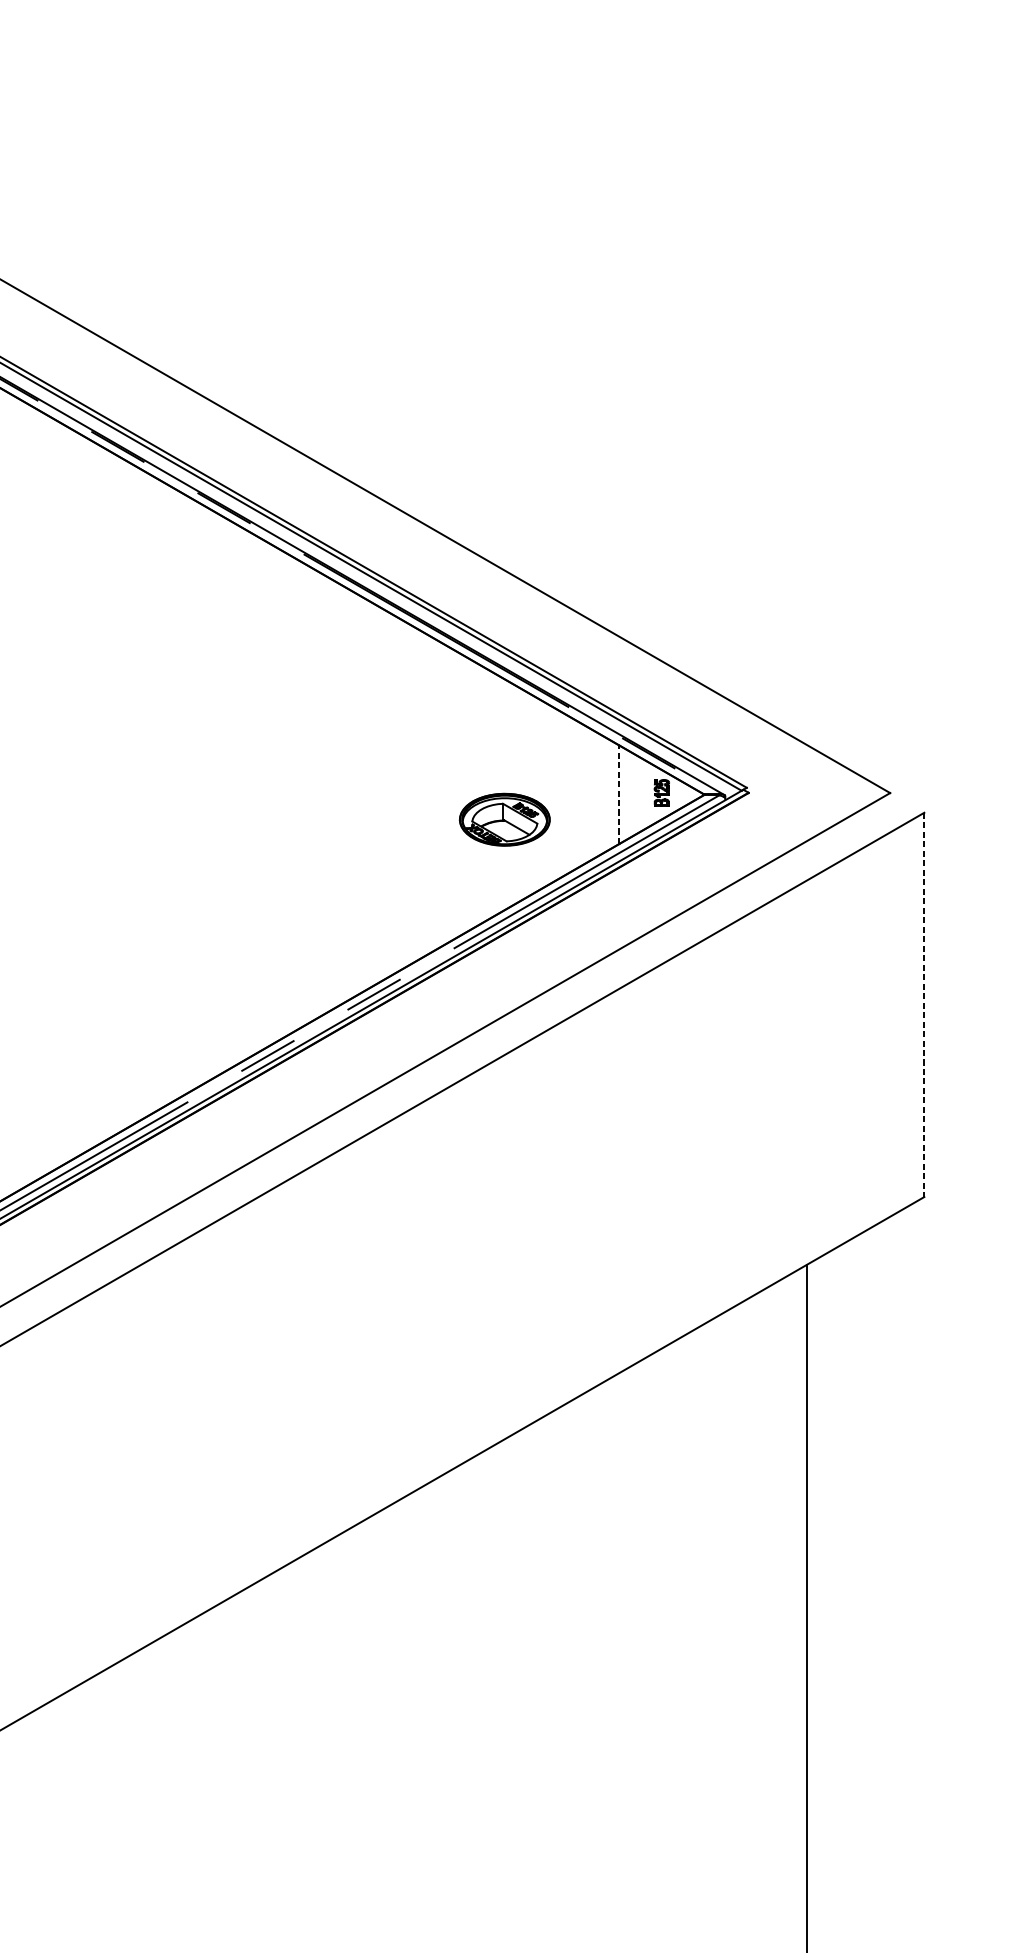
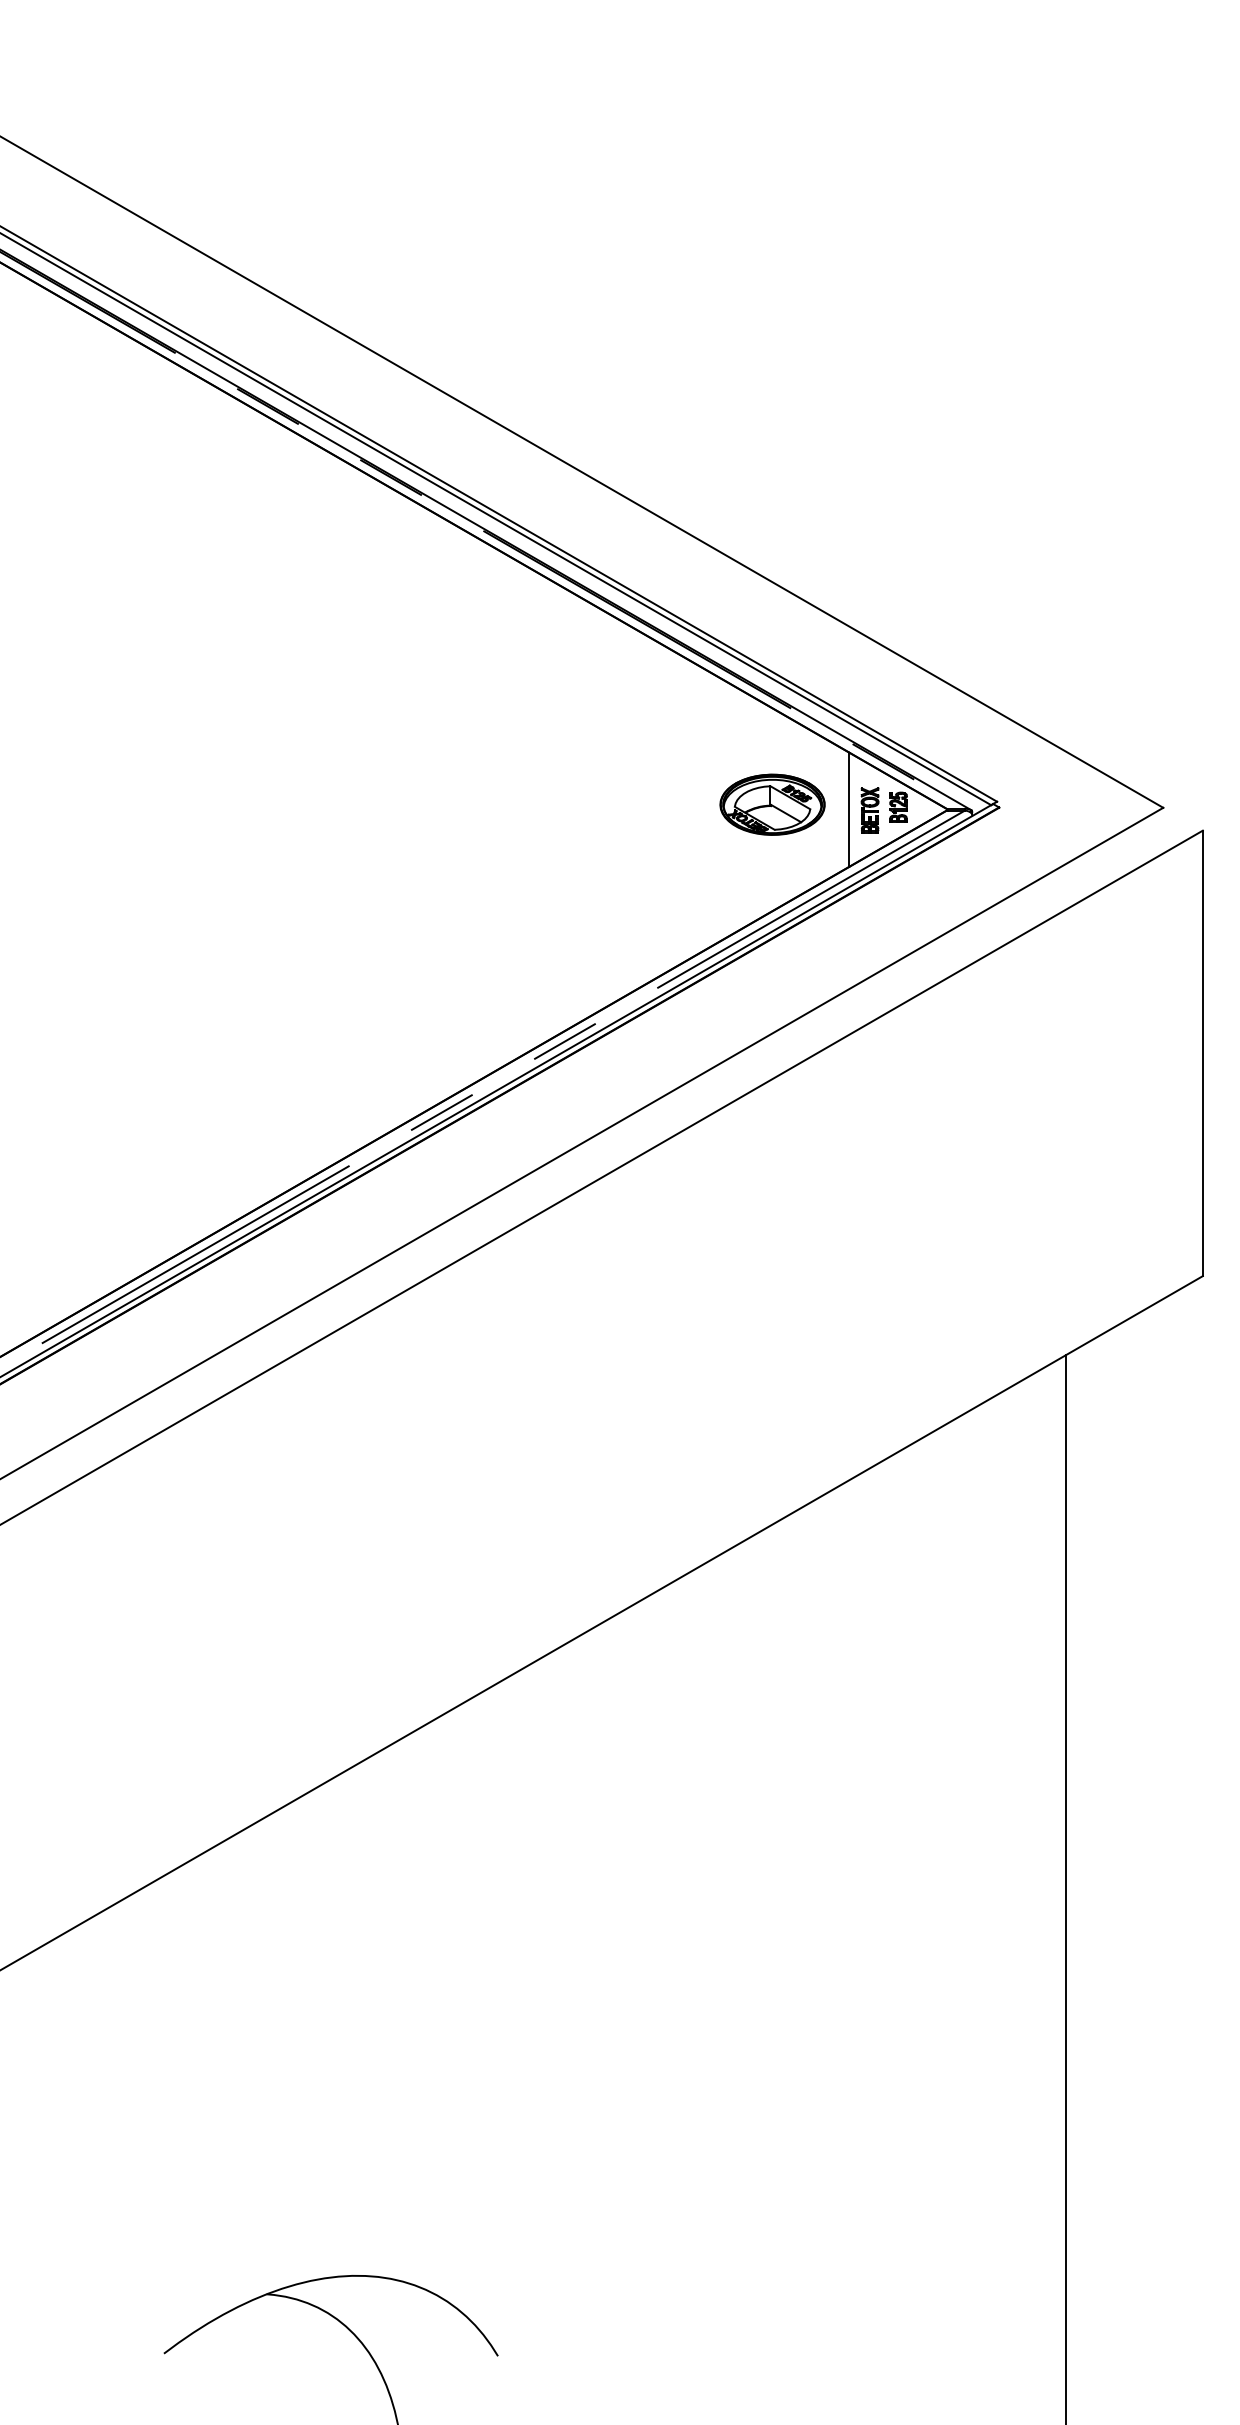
line: (619, 794) -> (849, 809), dashed -> solid
part: (636, 795) -> (869, 810), added
part: (504, 819) -> (772, 804), moved
line: (924, 1005) -> (1202, 1053), dashed -> solid

